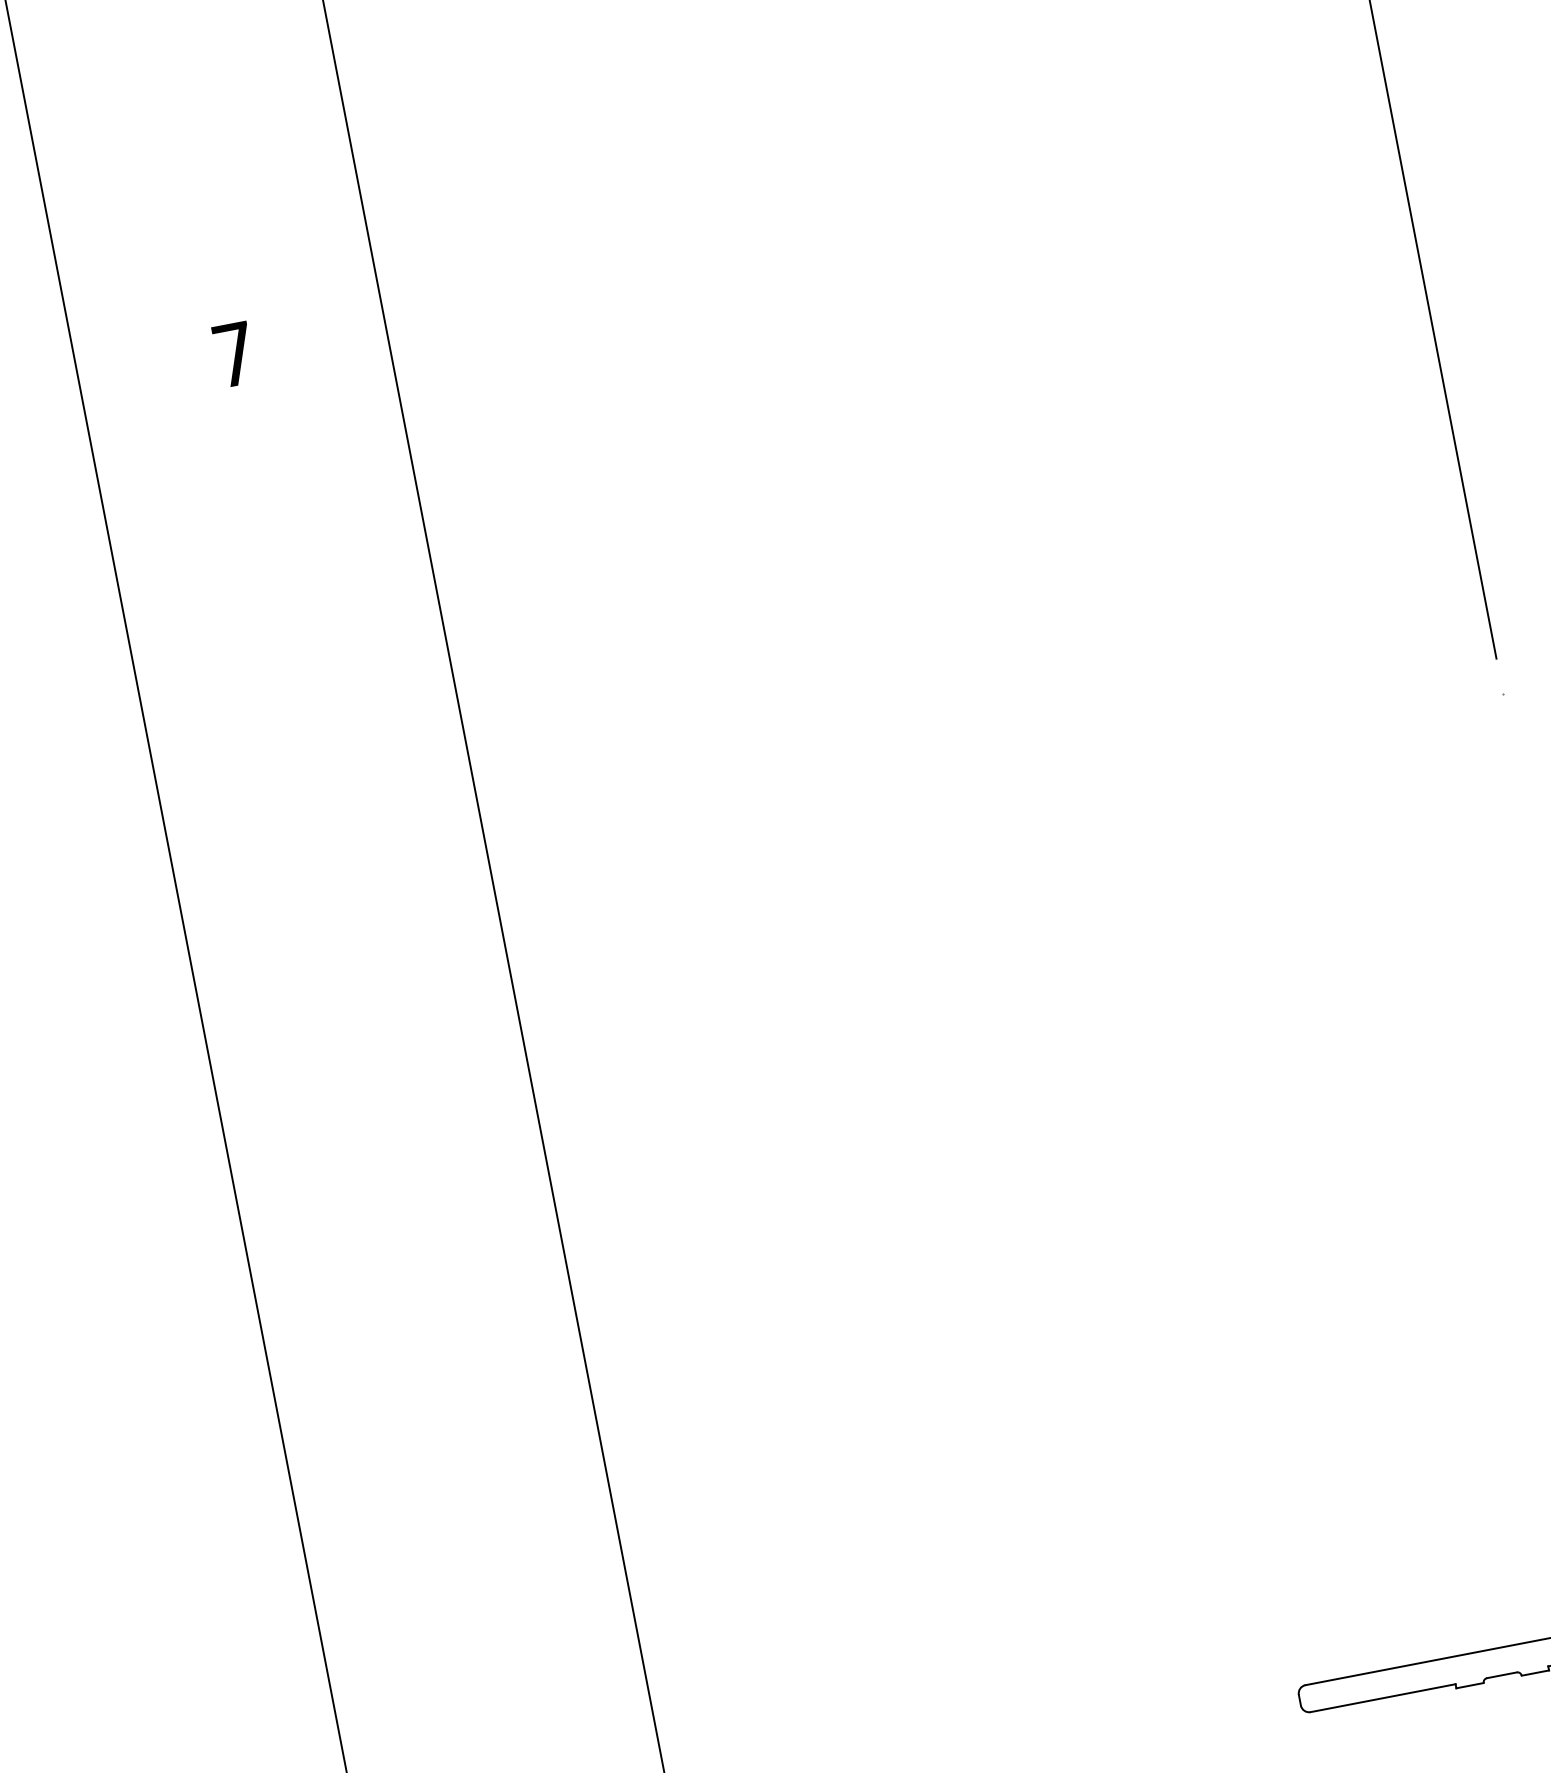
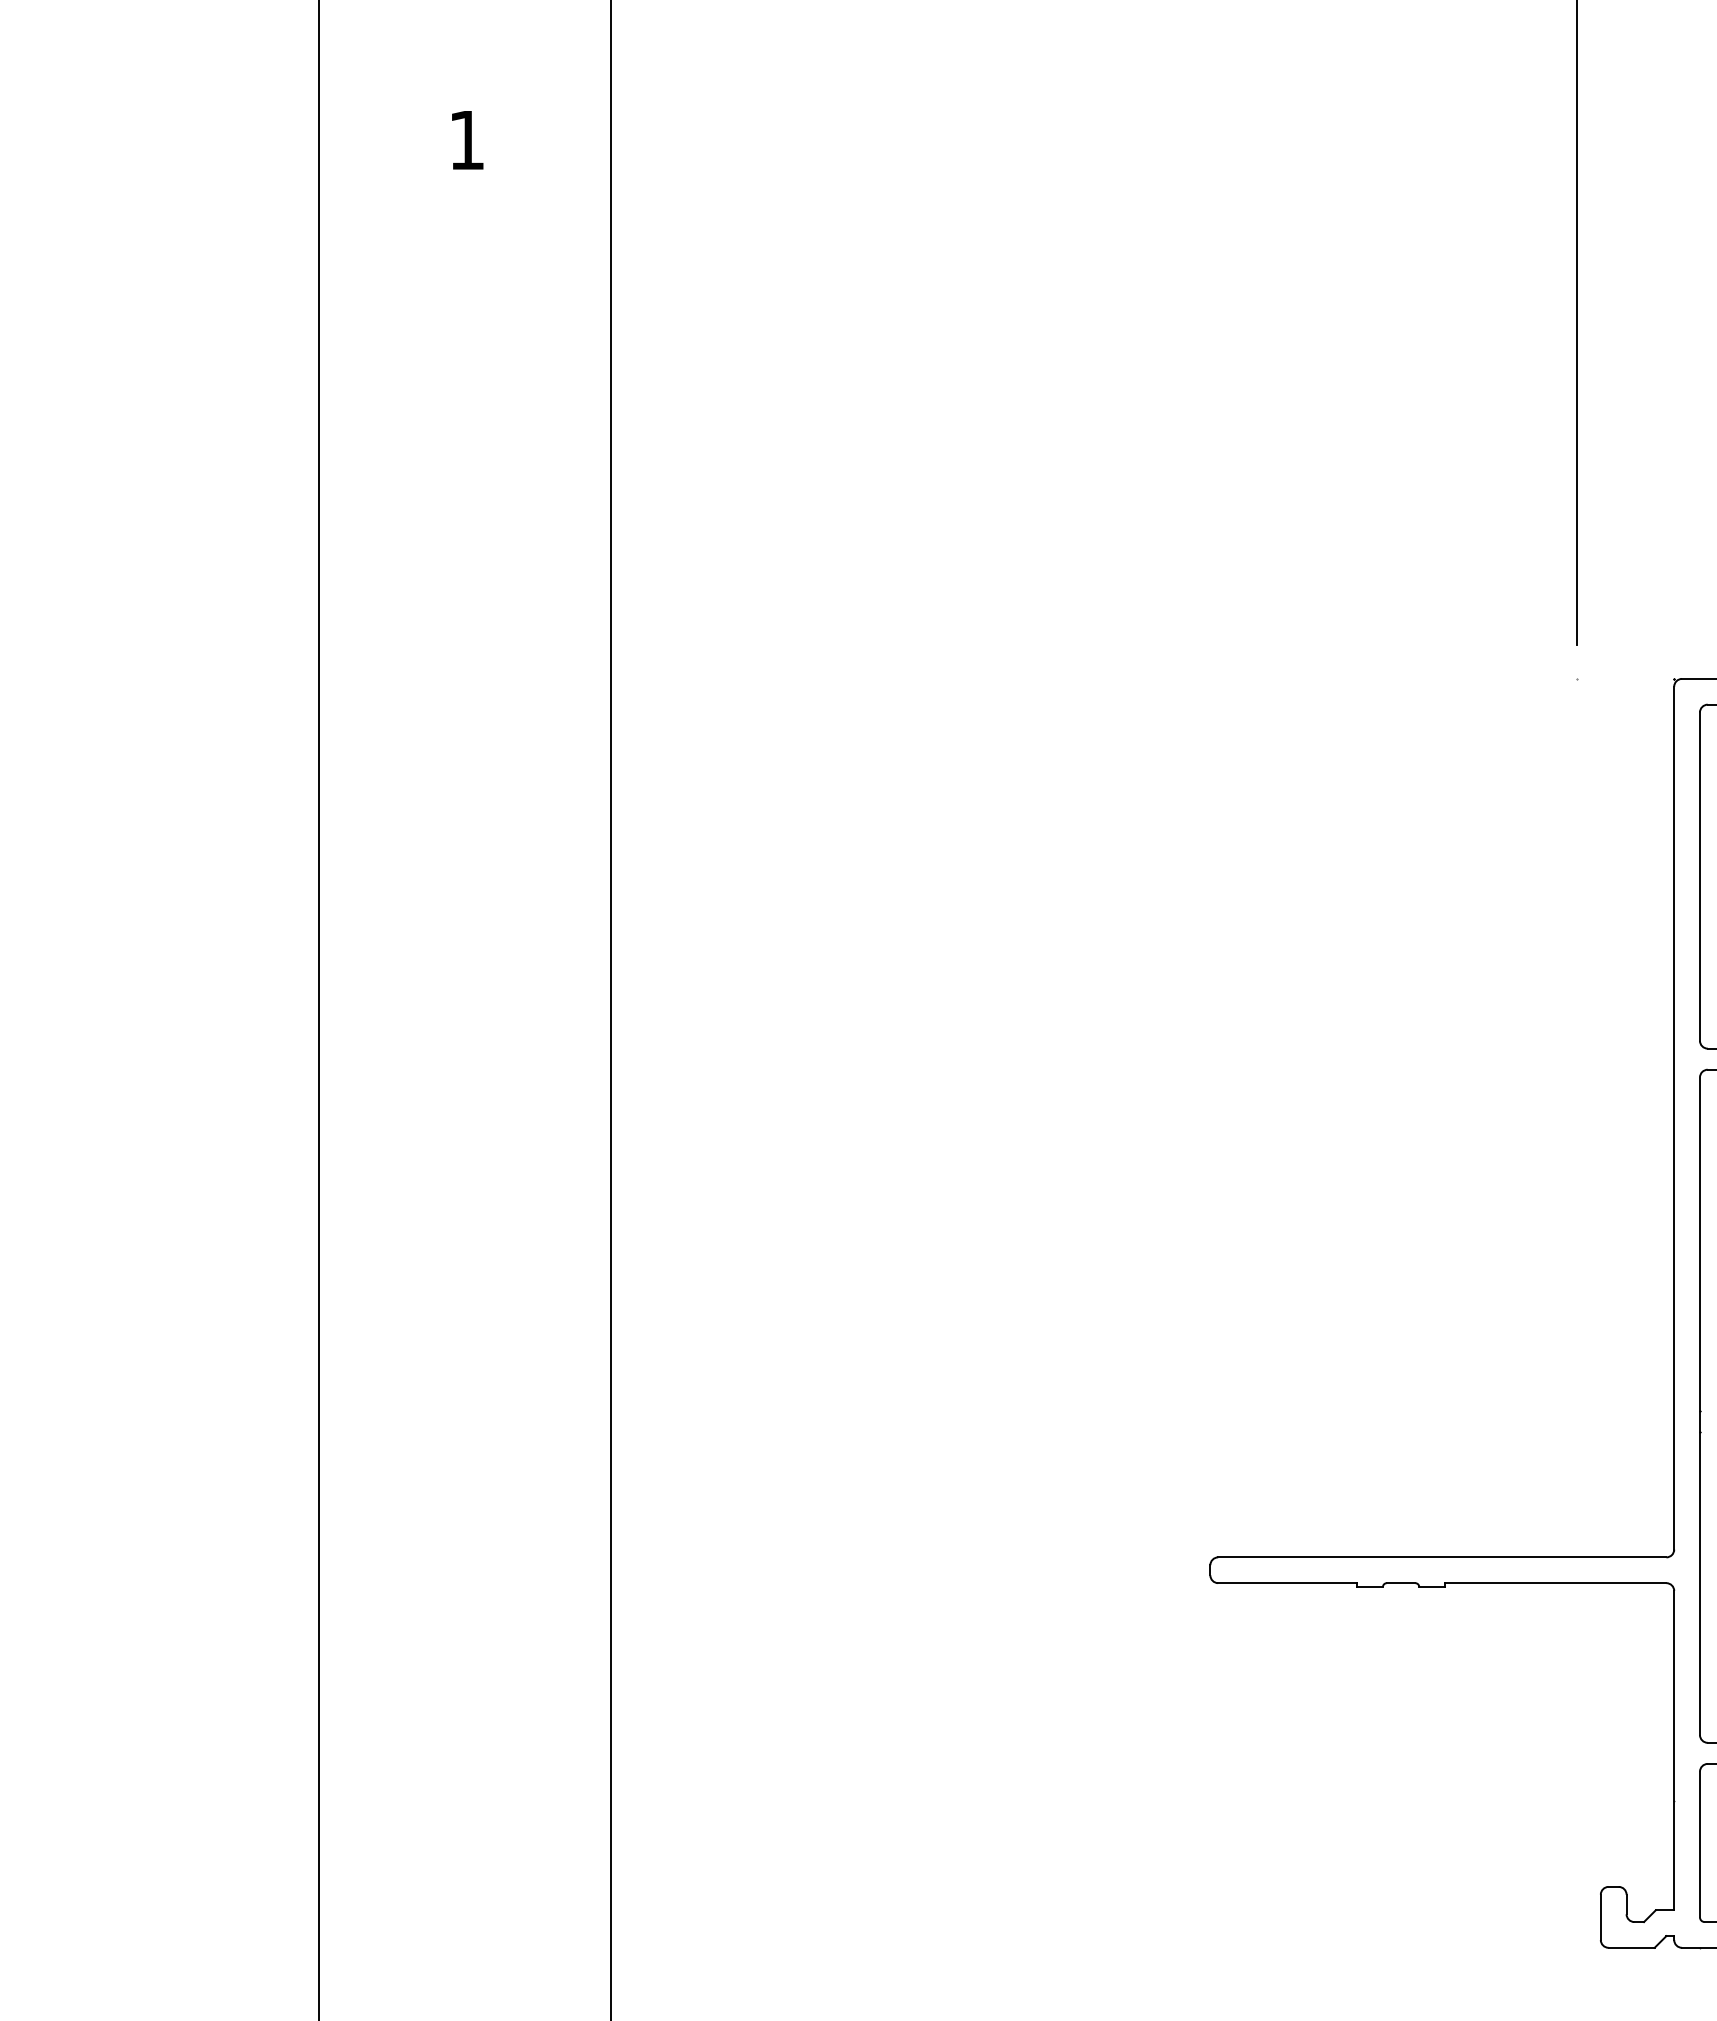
text: (234, 354) -> (466, 140), 7 -> 1

